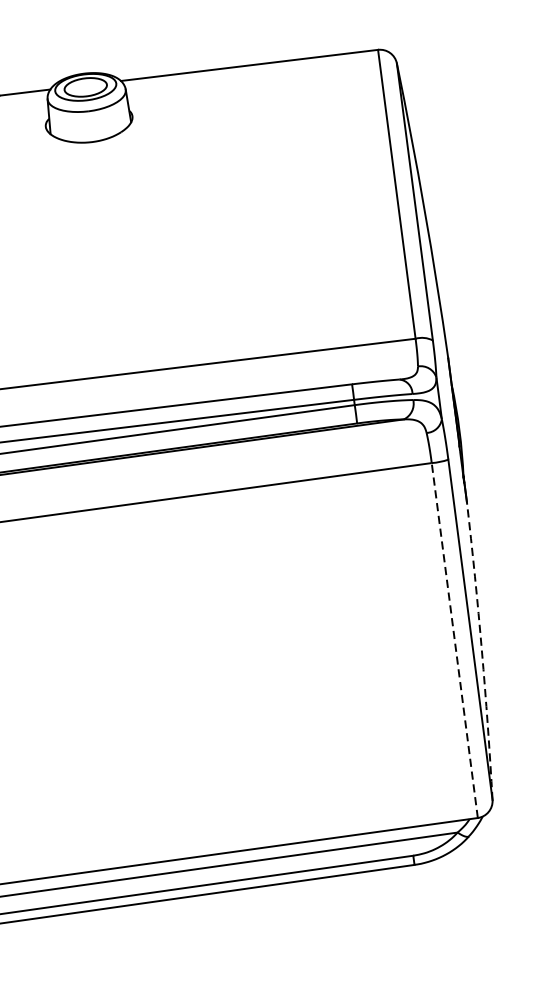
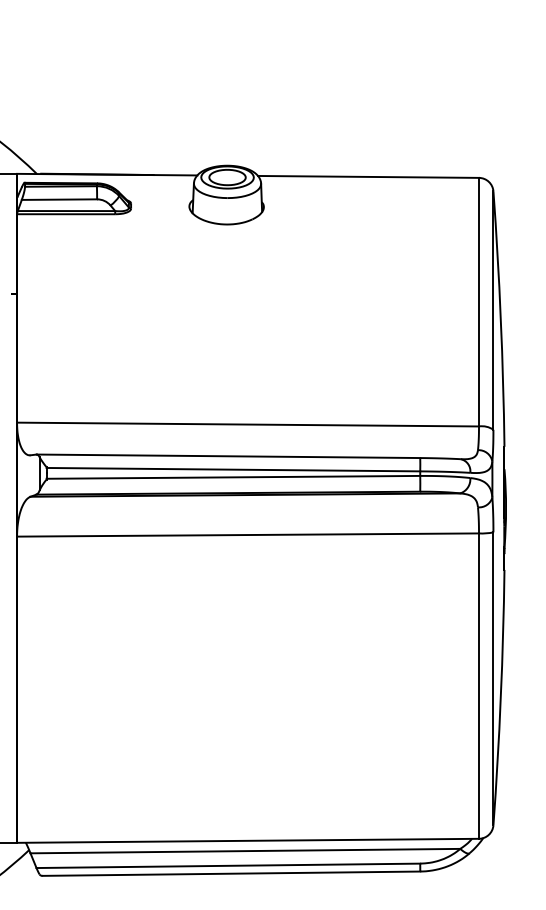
line: (455, 640) -> (479, 686), dashed -> solid
arc: (481, 650) -> (500, 697), dashed -> solid

